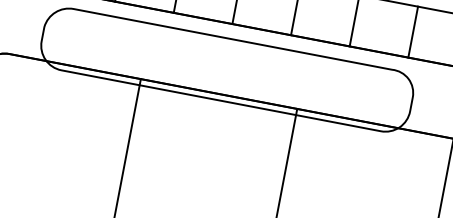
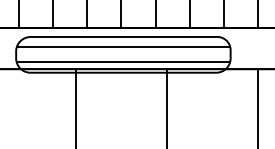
line: (230, 55) -> (123, 46), added
line: (224, 83) -> (123, 62), added

